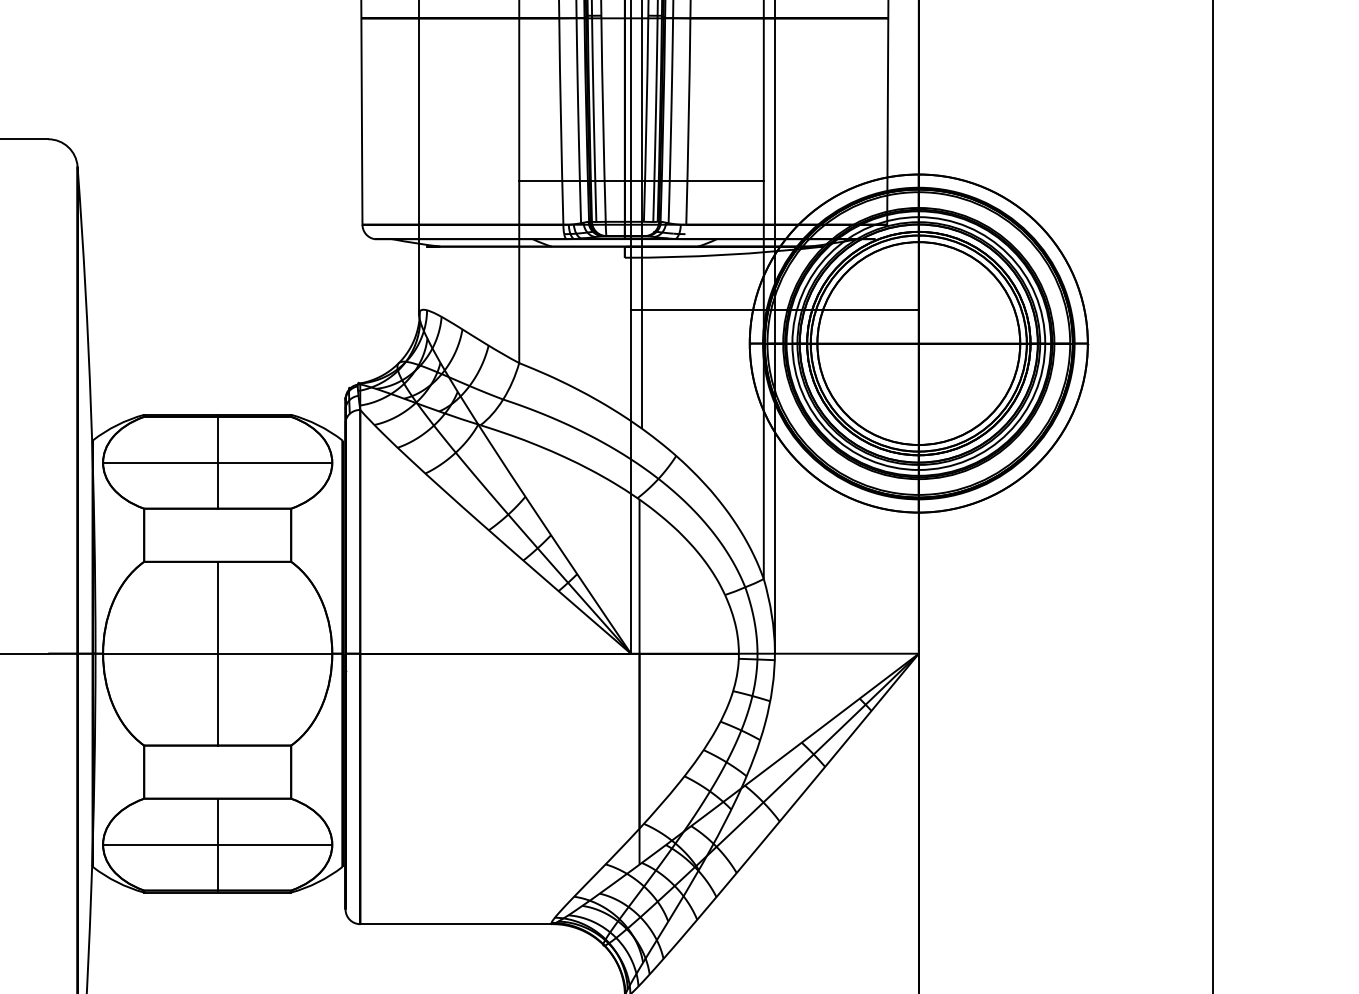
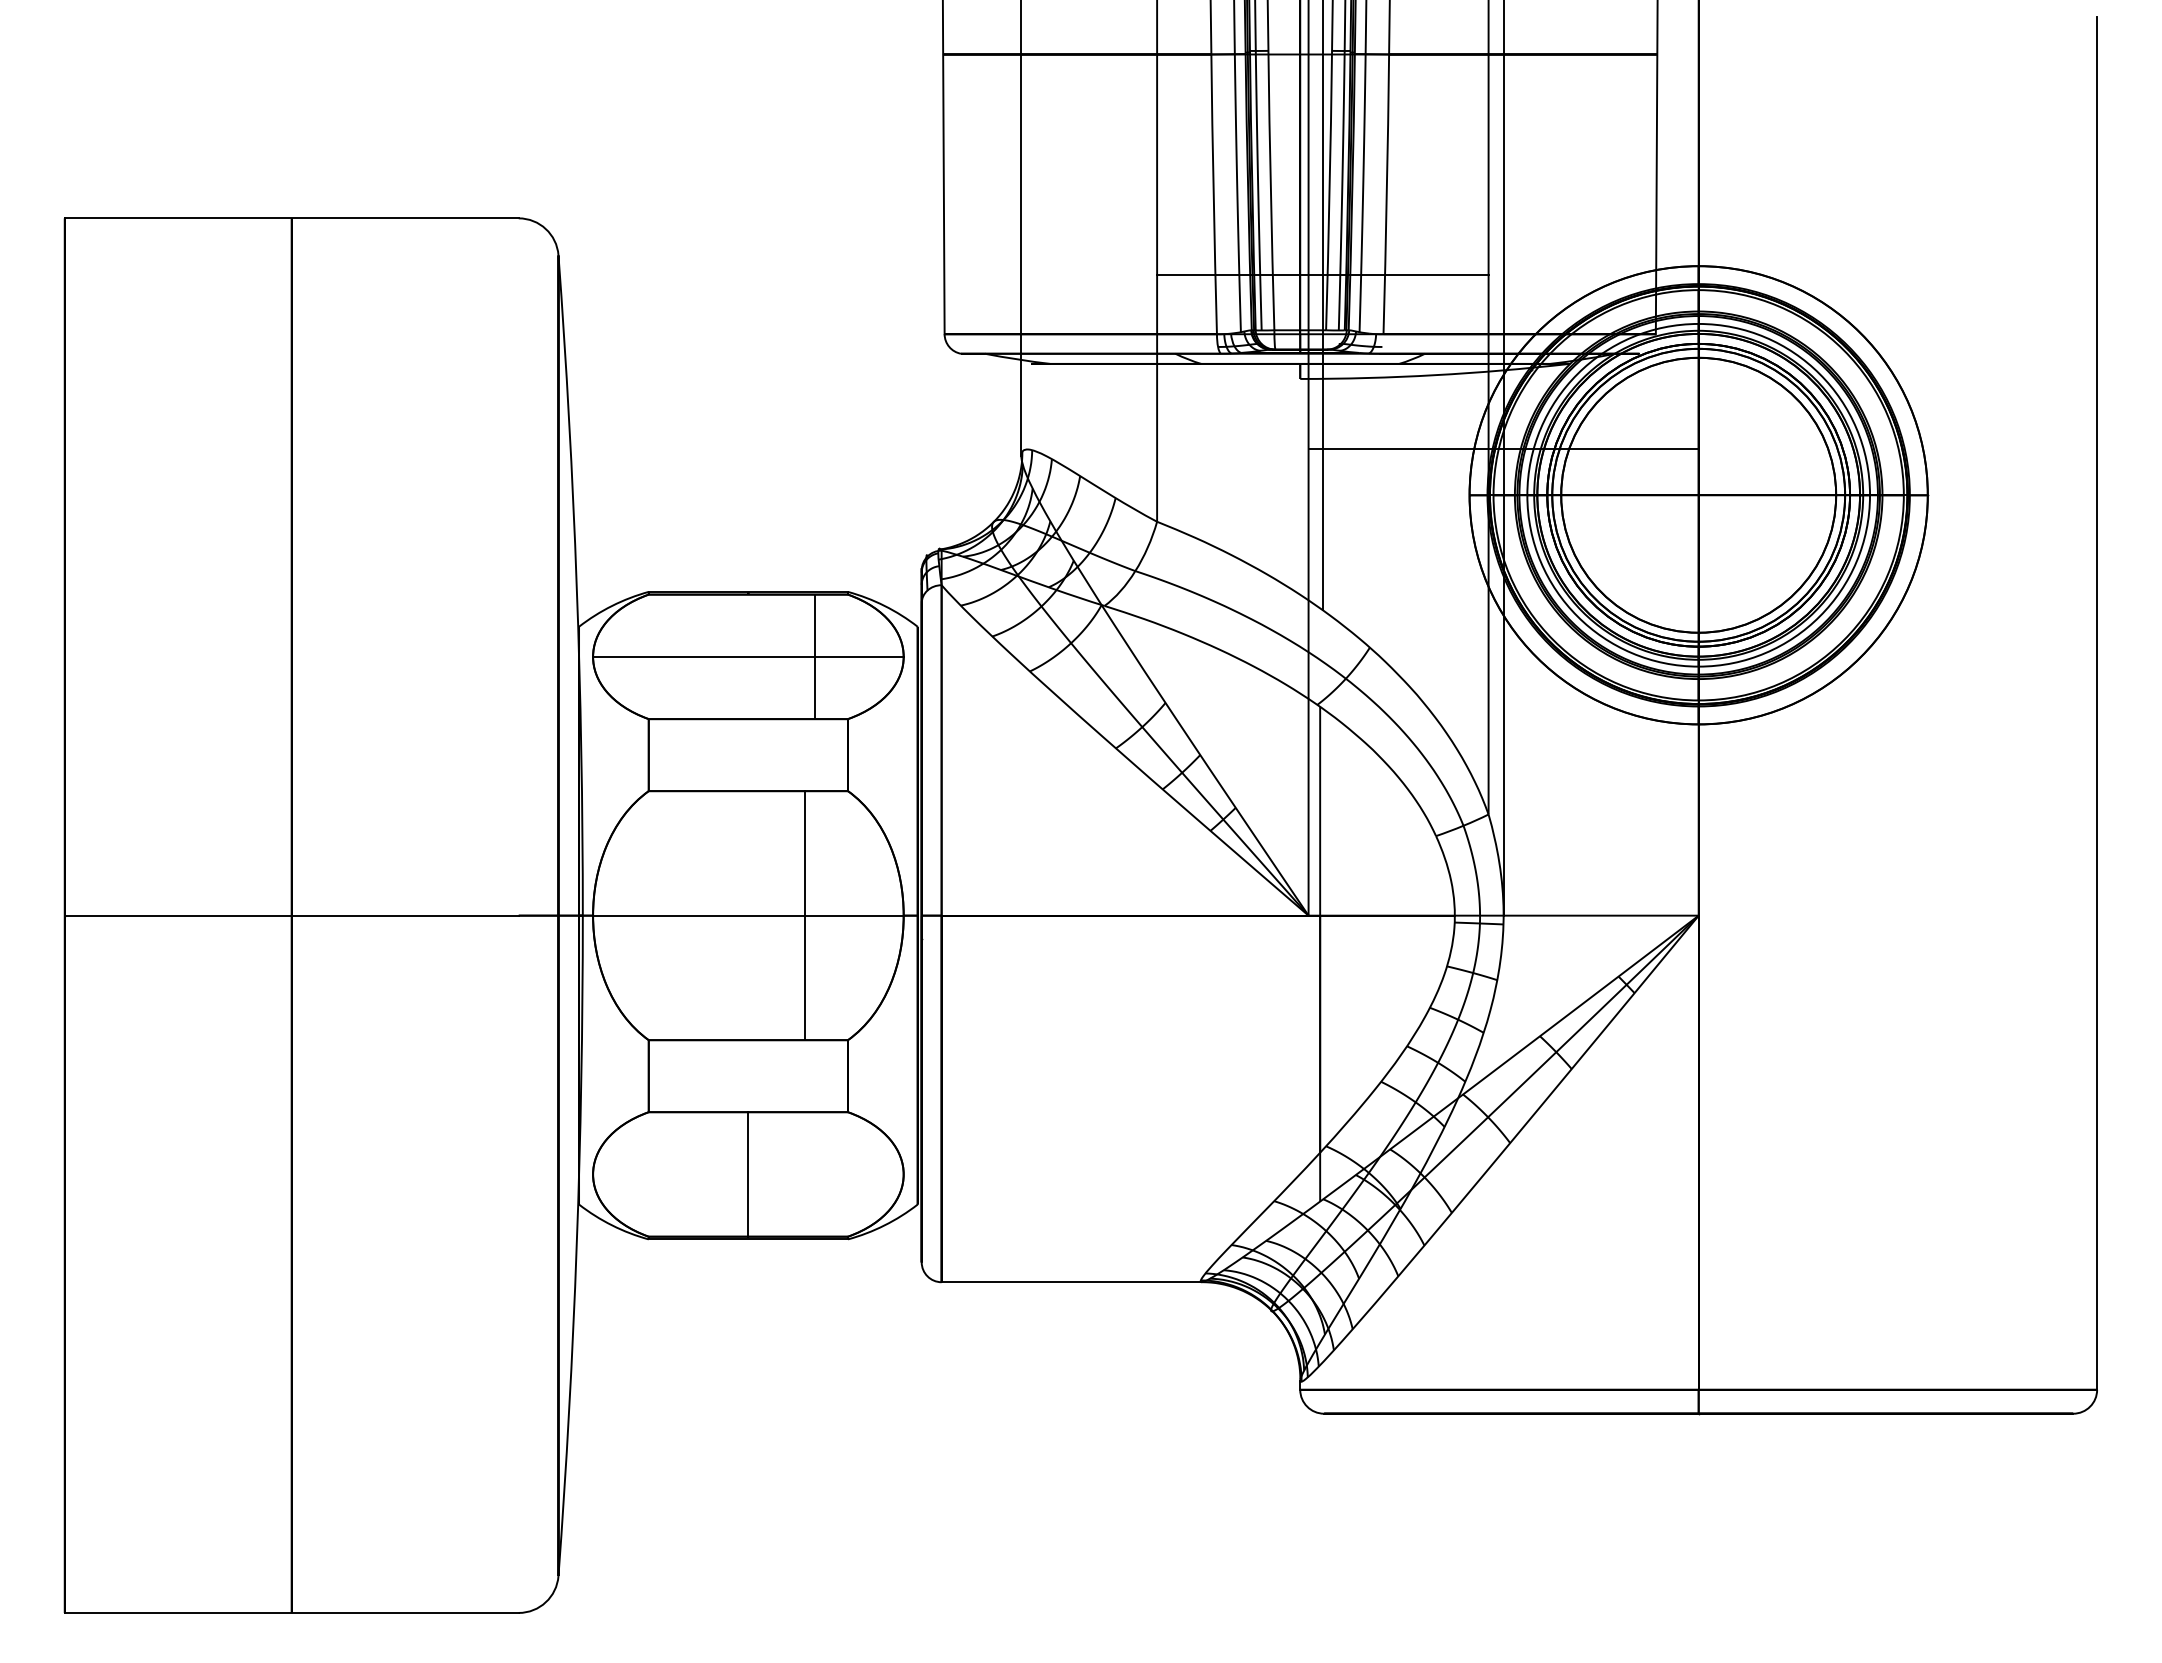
line: (217, 462) -> (815, 656), moved
line: (217, 653) -> (805, 915), moved
line: (217, 844) -> (748, 1174), removed

